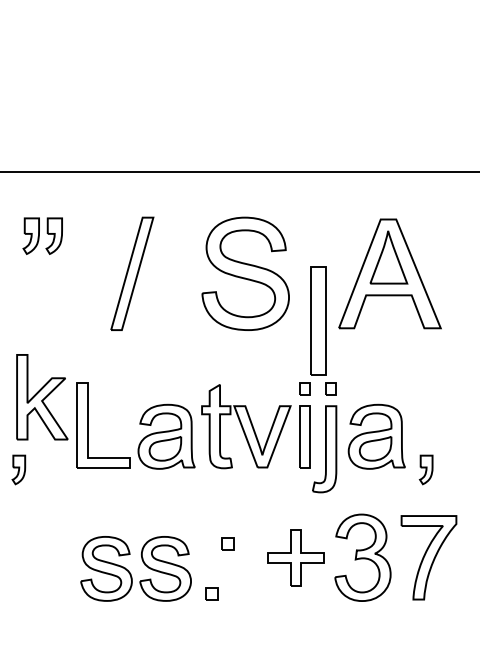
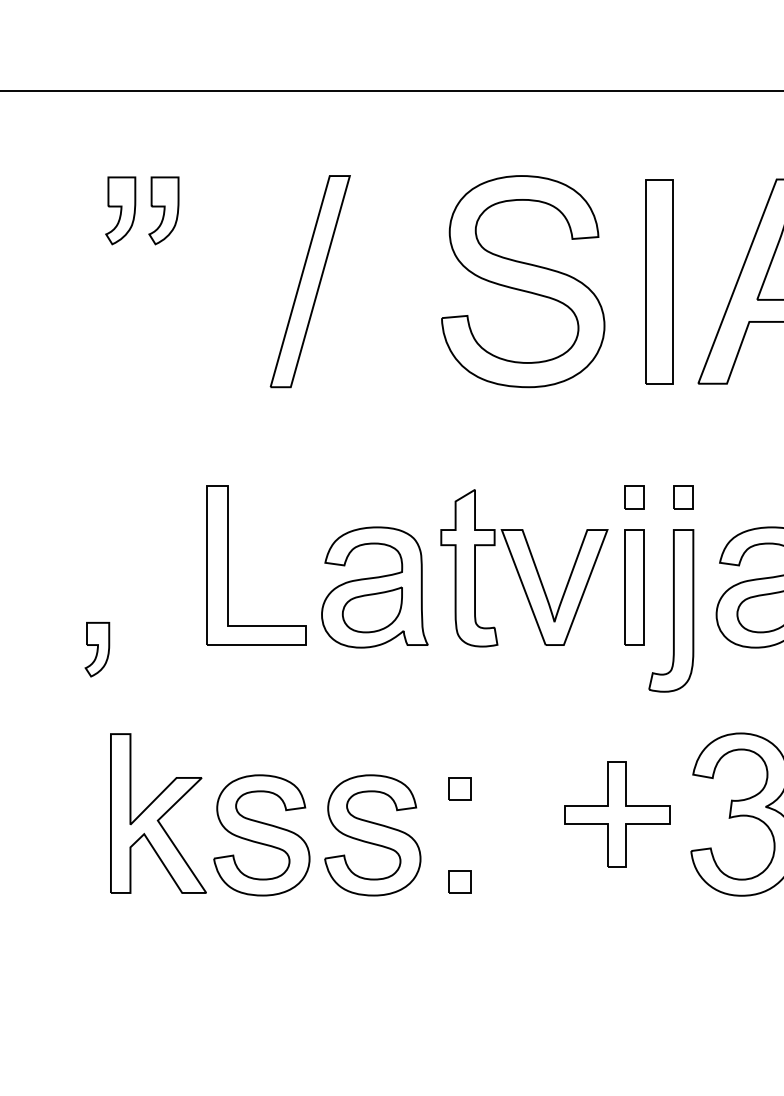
part: (318, 320) -> (659, 280), moved
part: (42, 397) -> (158, 814), moved
part: (227, 543) -> (458, 787), moved

